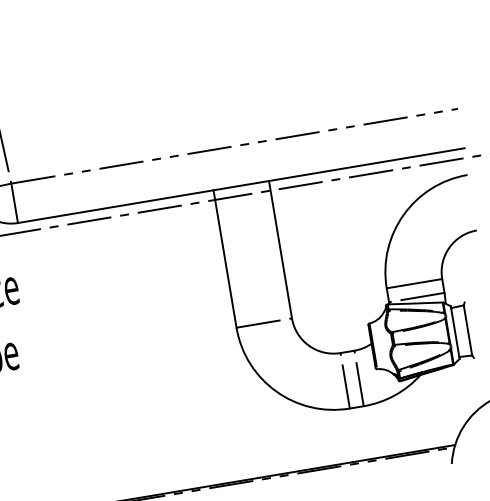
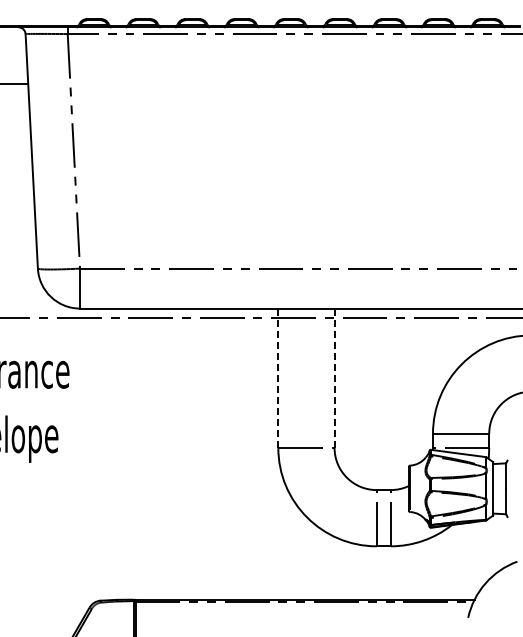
line: (280, 249) -> (334, 378), solid -> dashed
line: (225, 259) -> (278, 378), solid -> dashed

